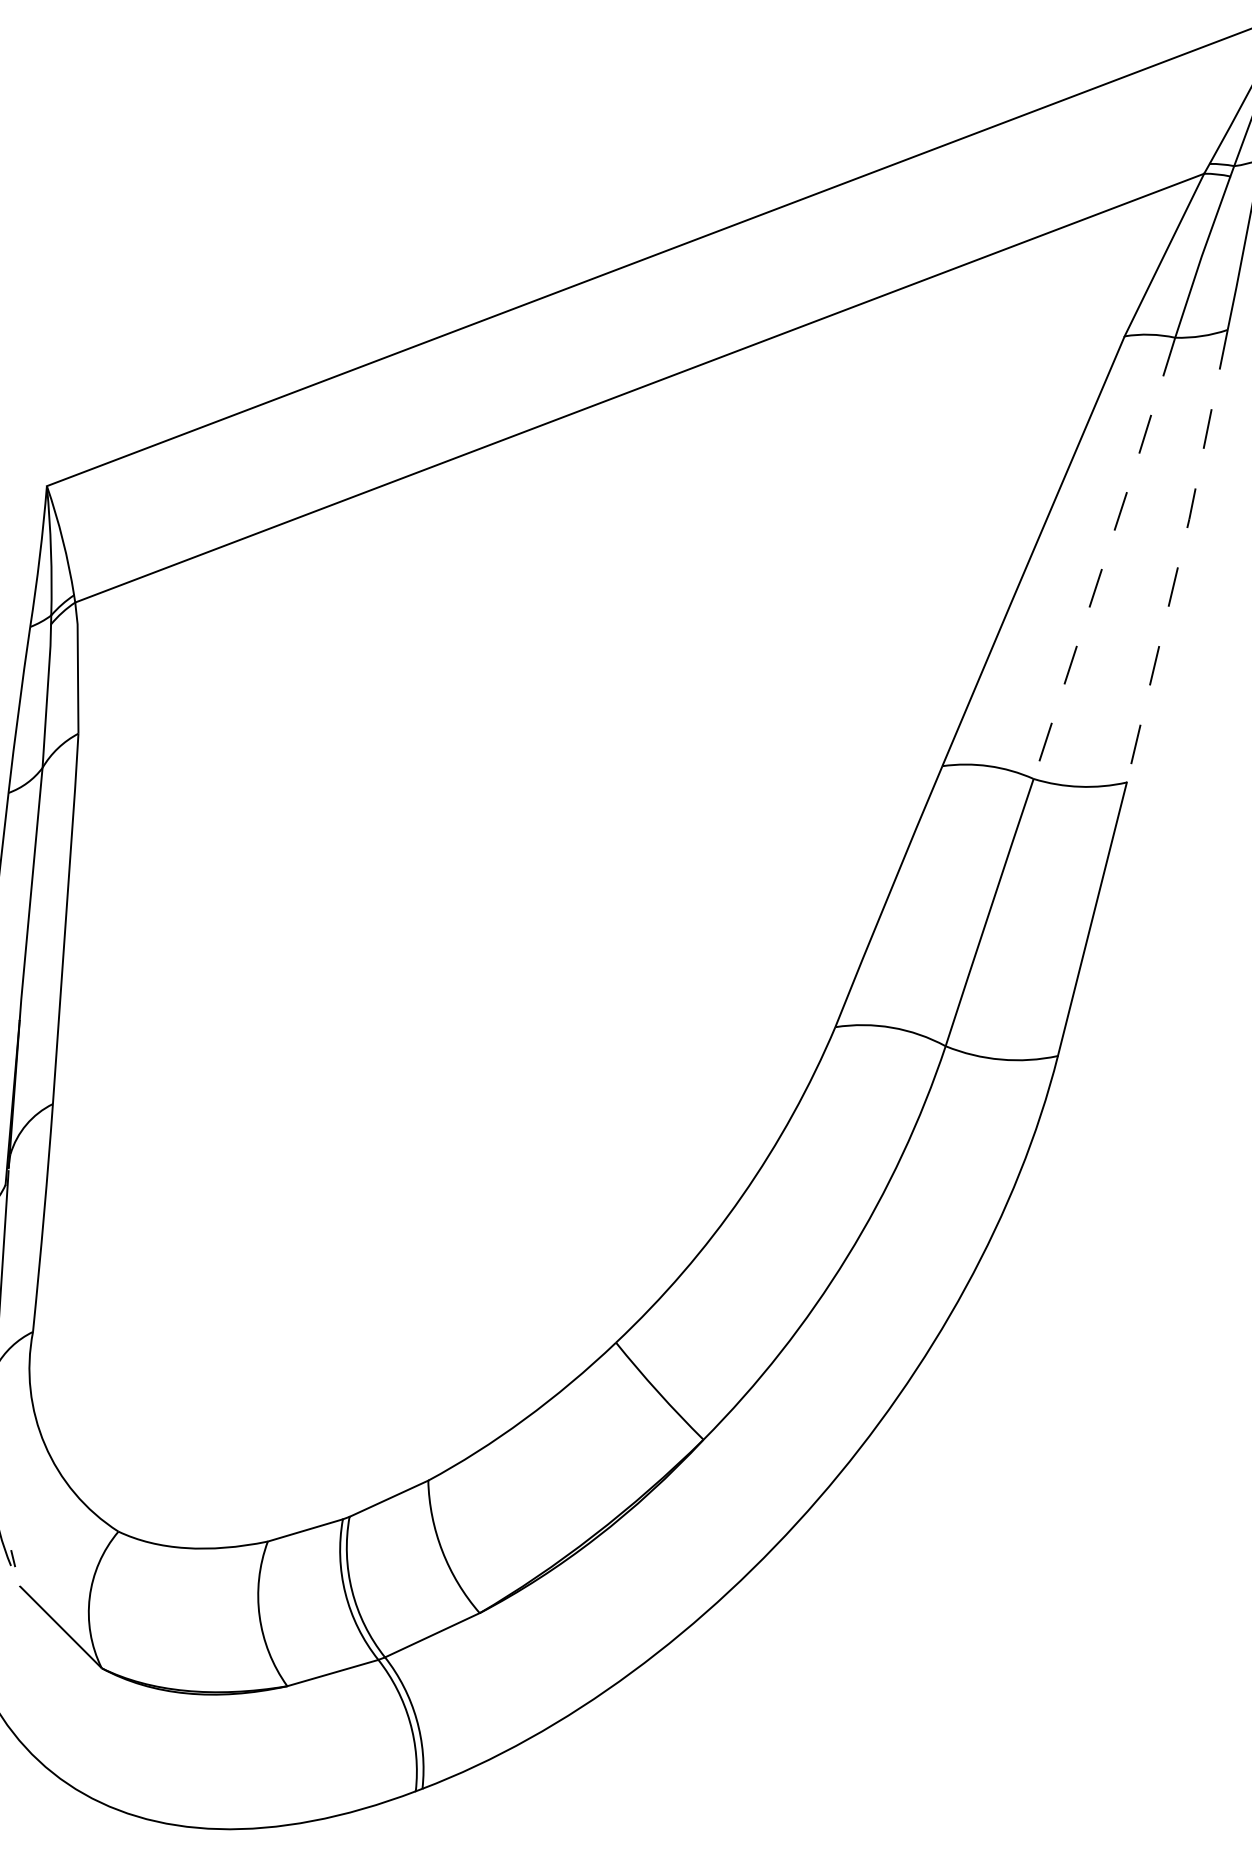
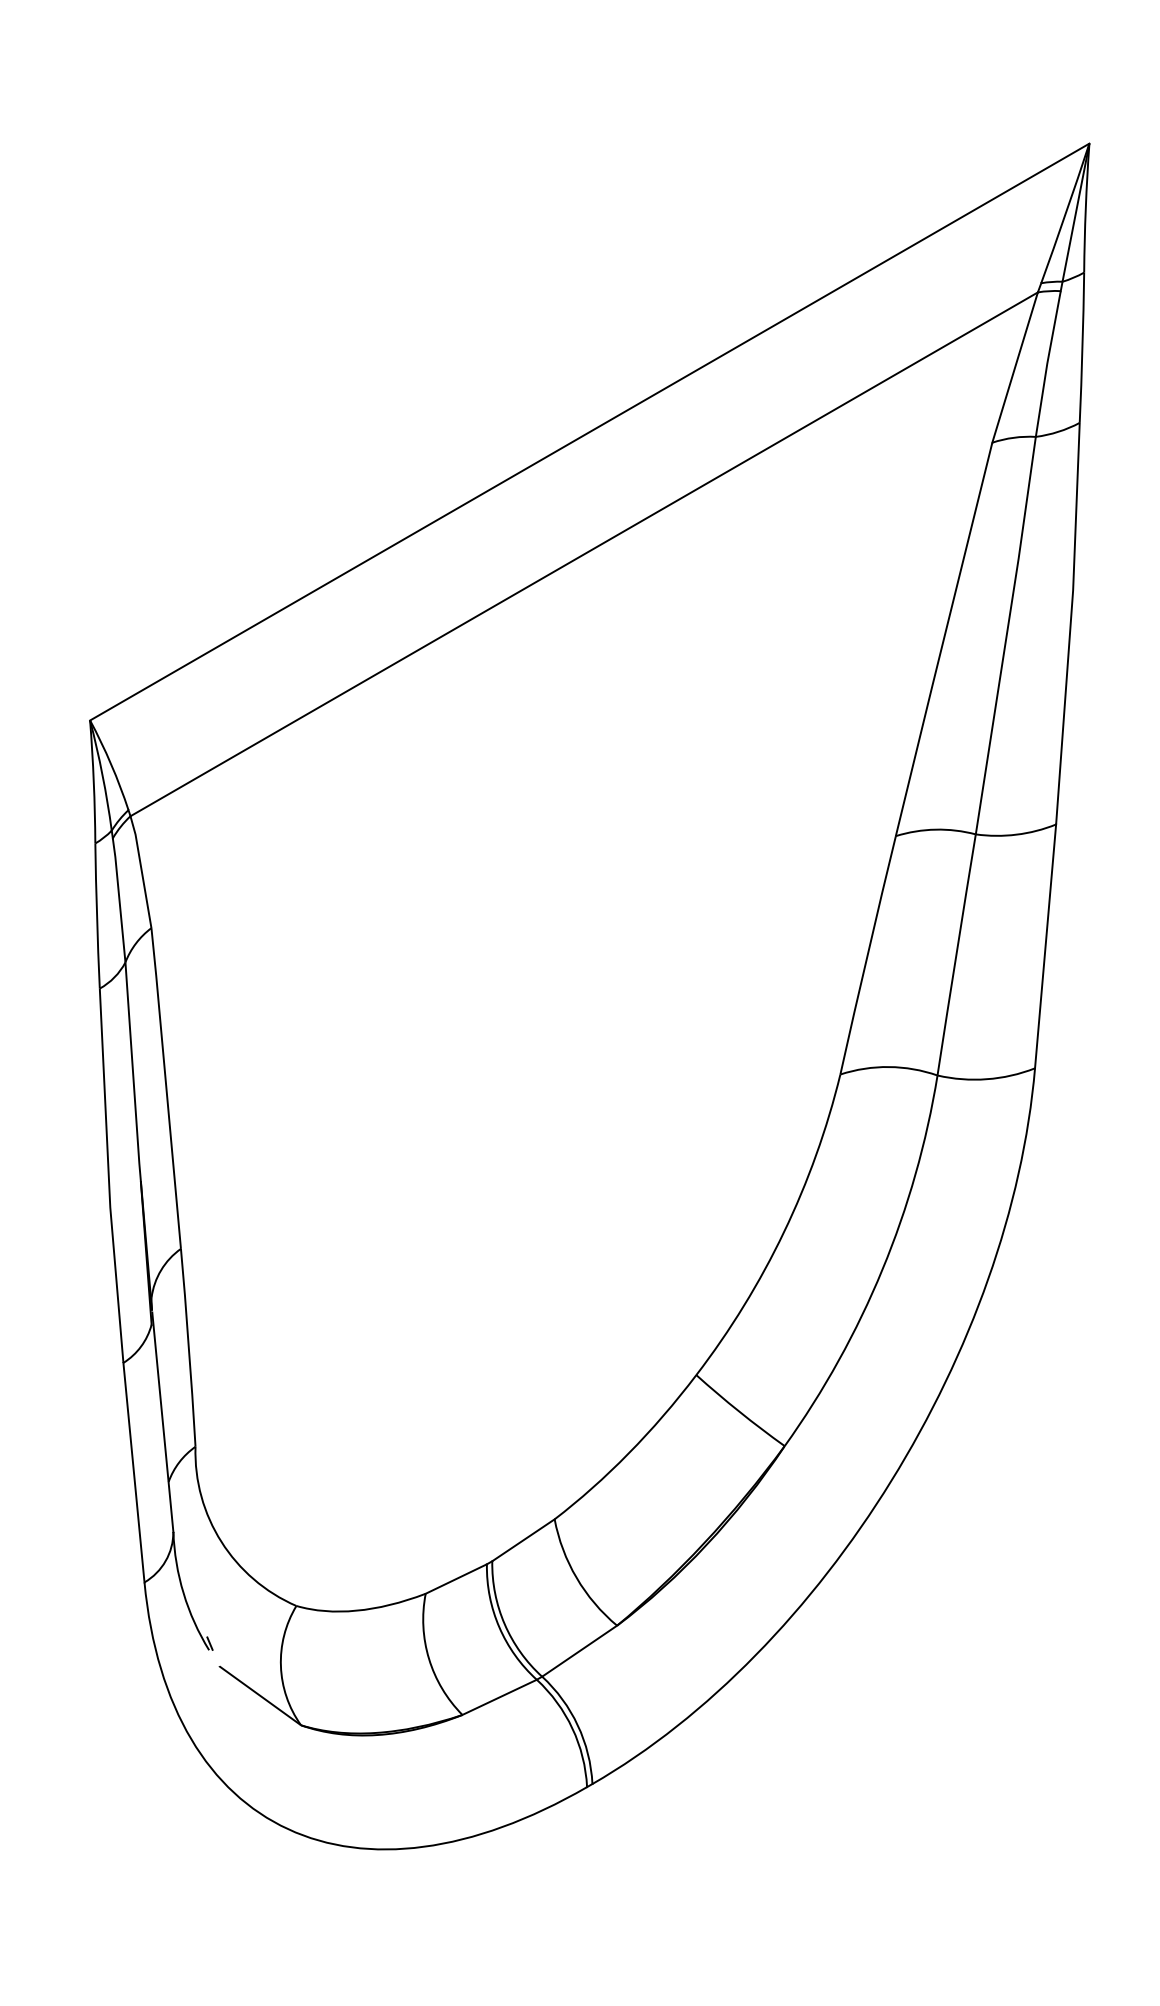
line: (1180, 556) -> (1070, 623), dashed -> solid
line: (1105, 558) -> (1006, 635), dashed -> solid

